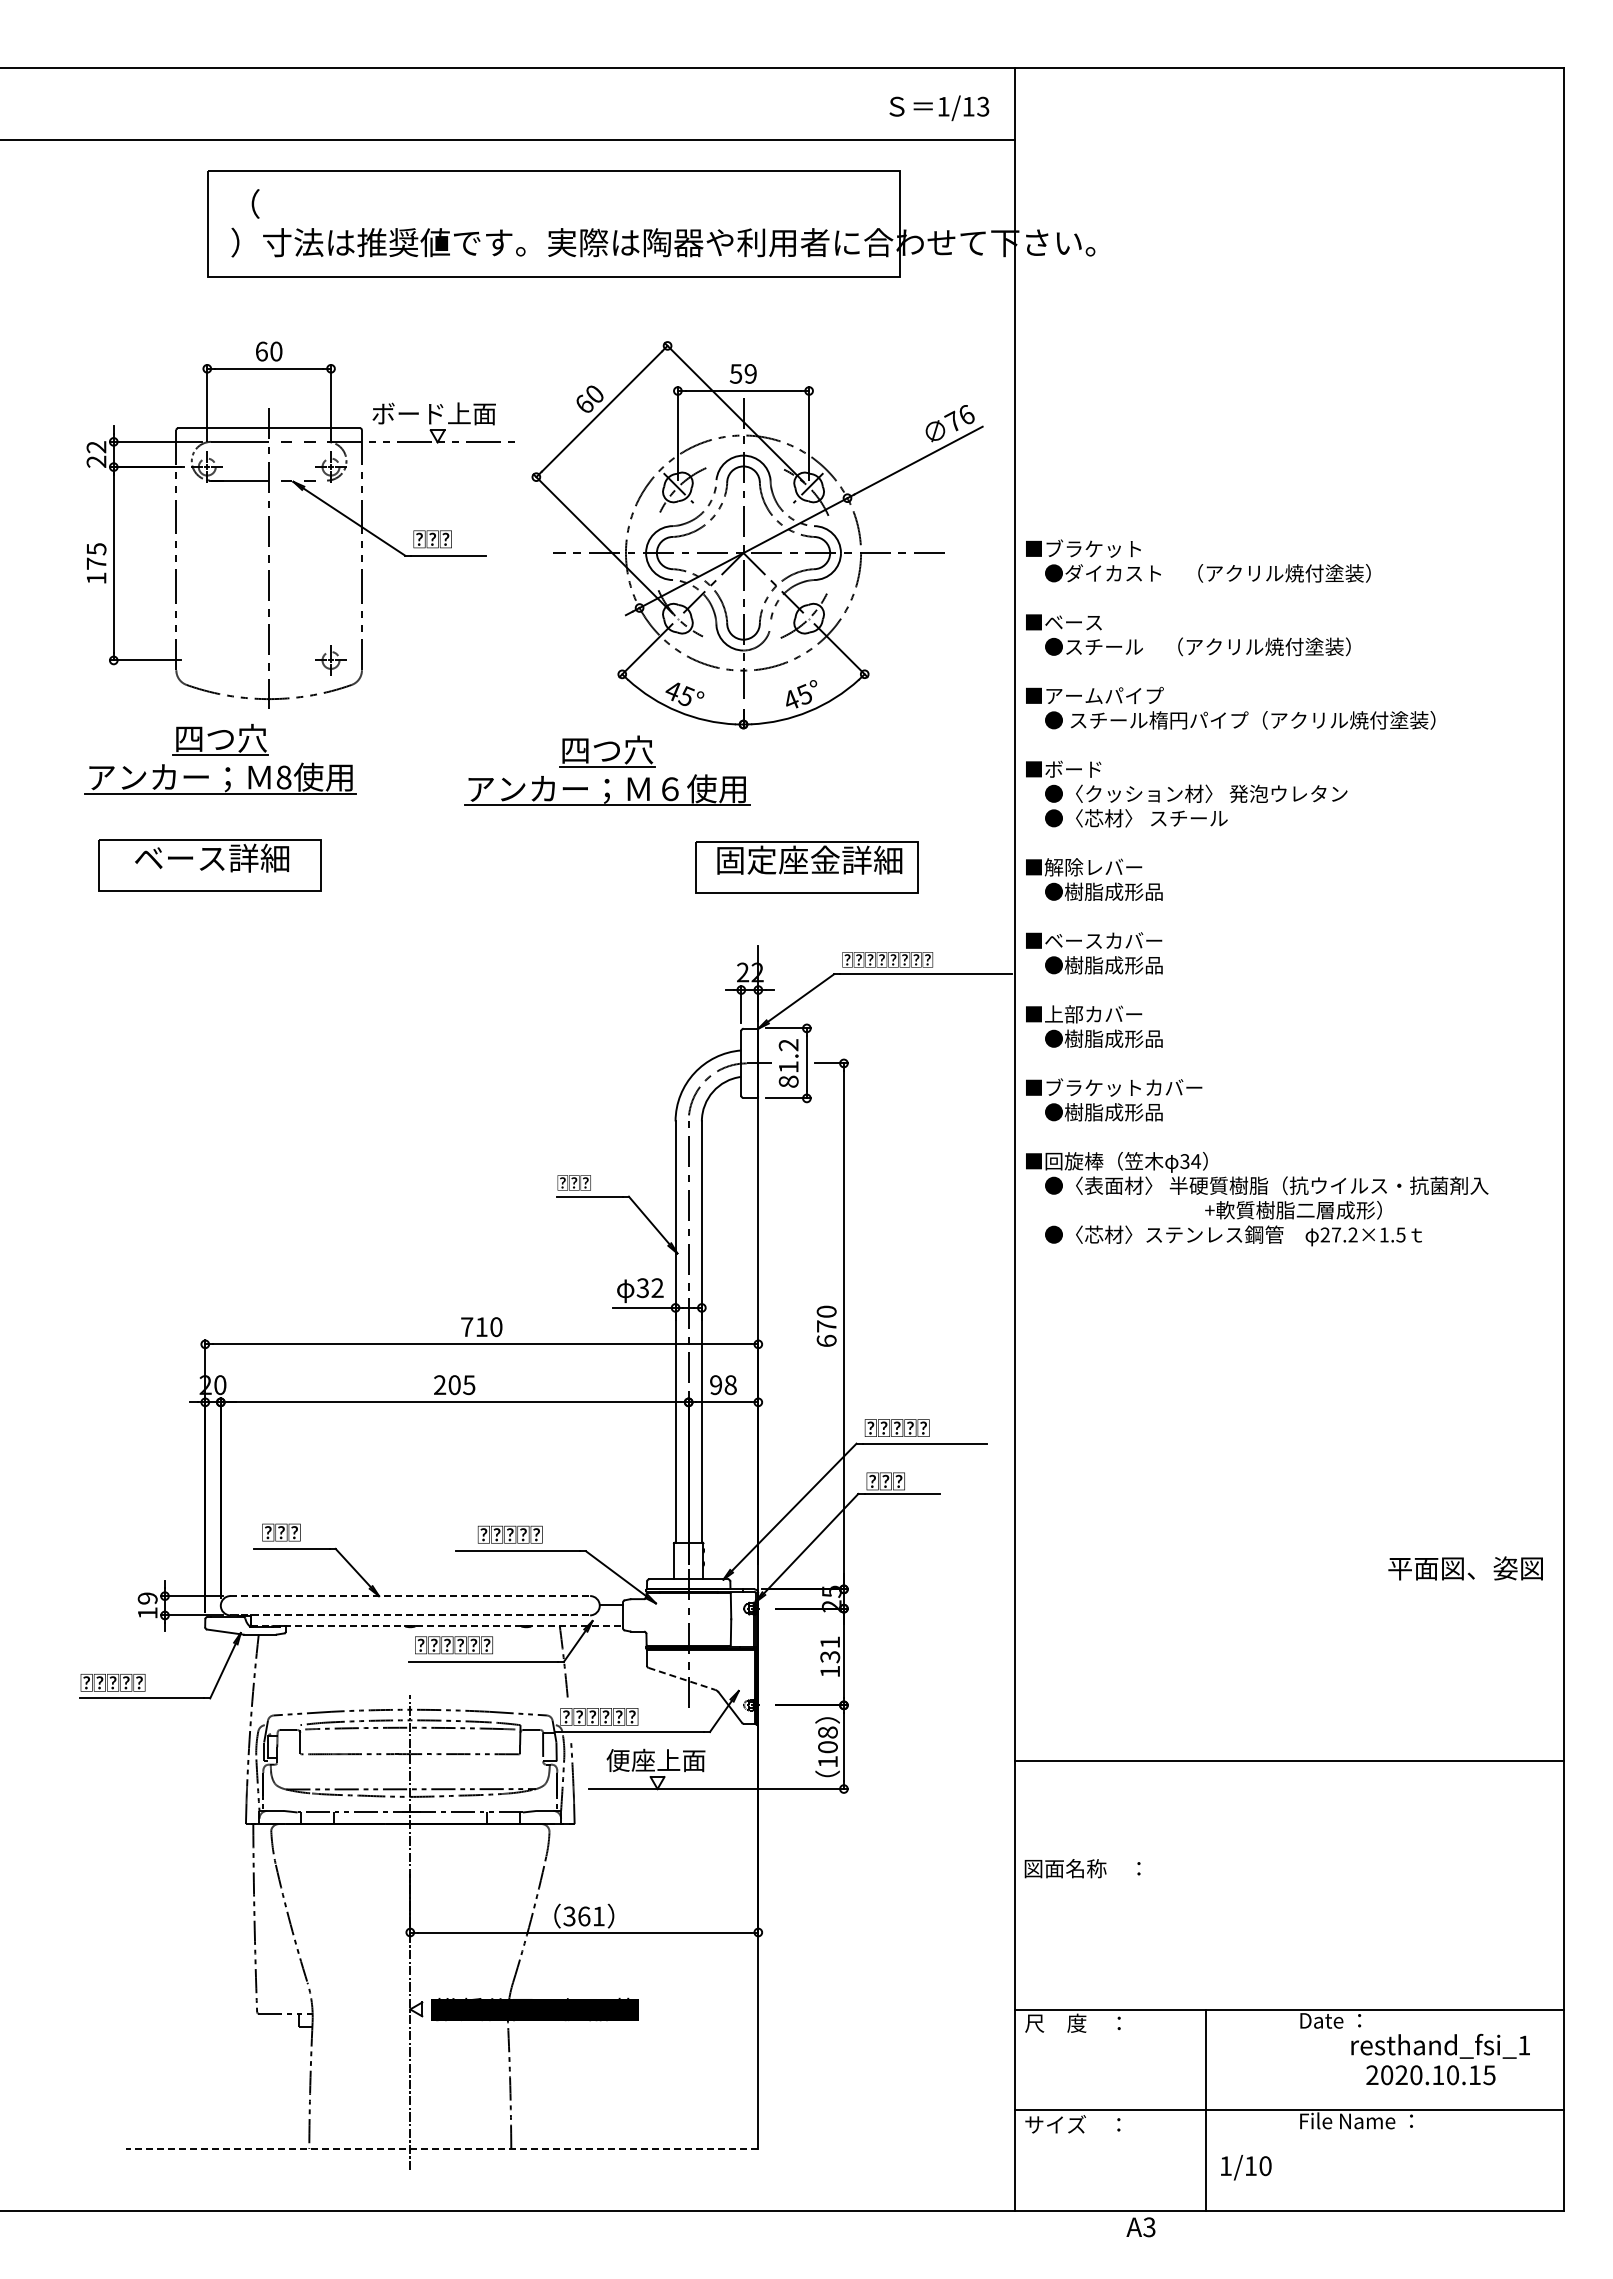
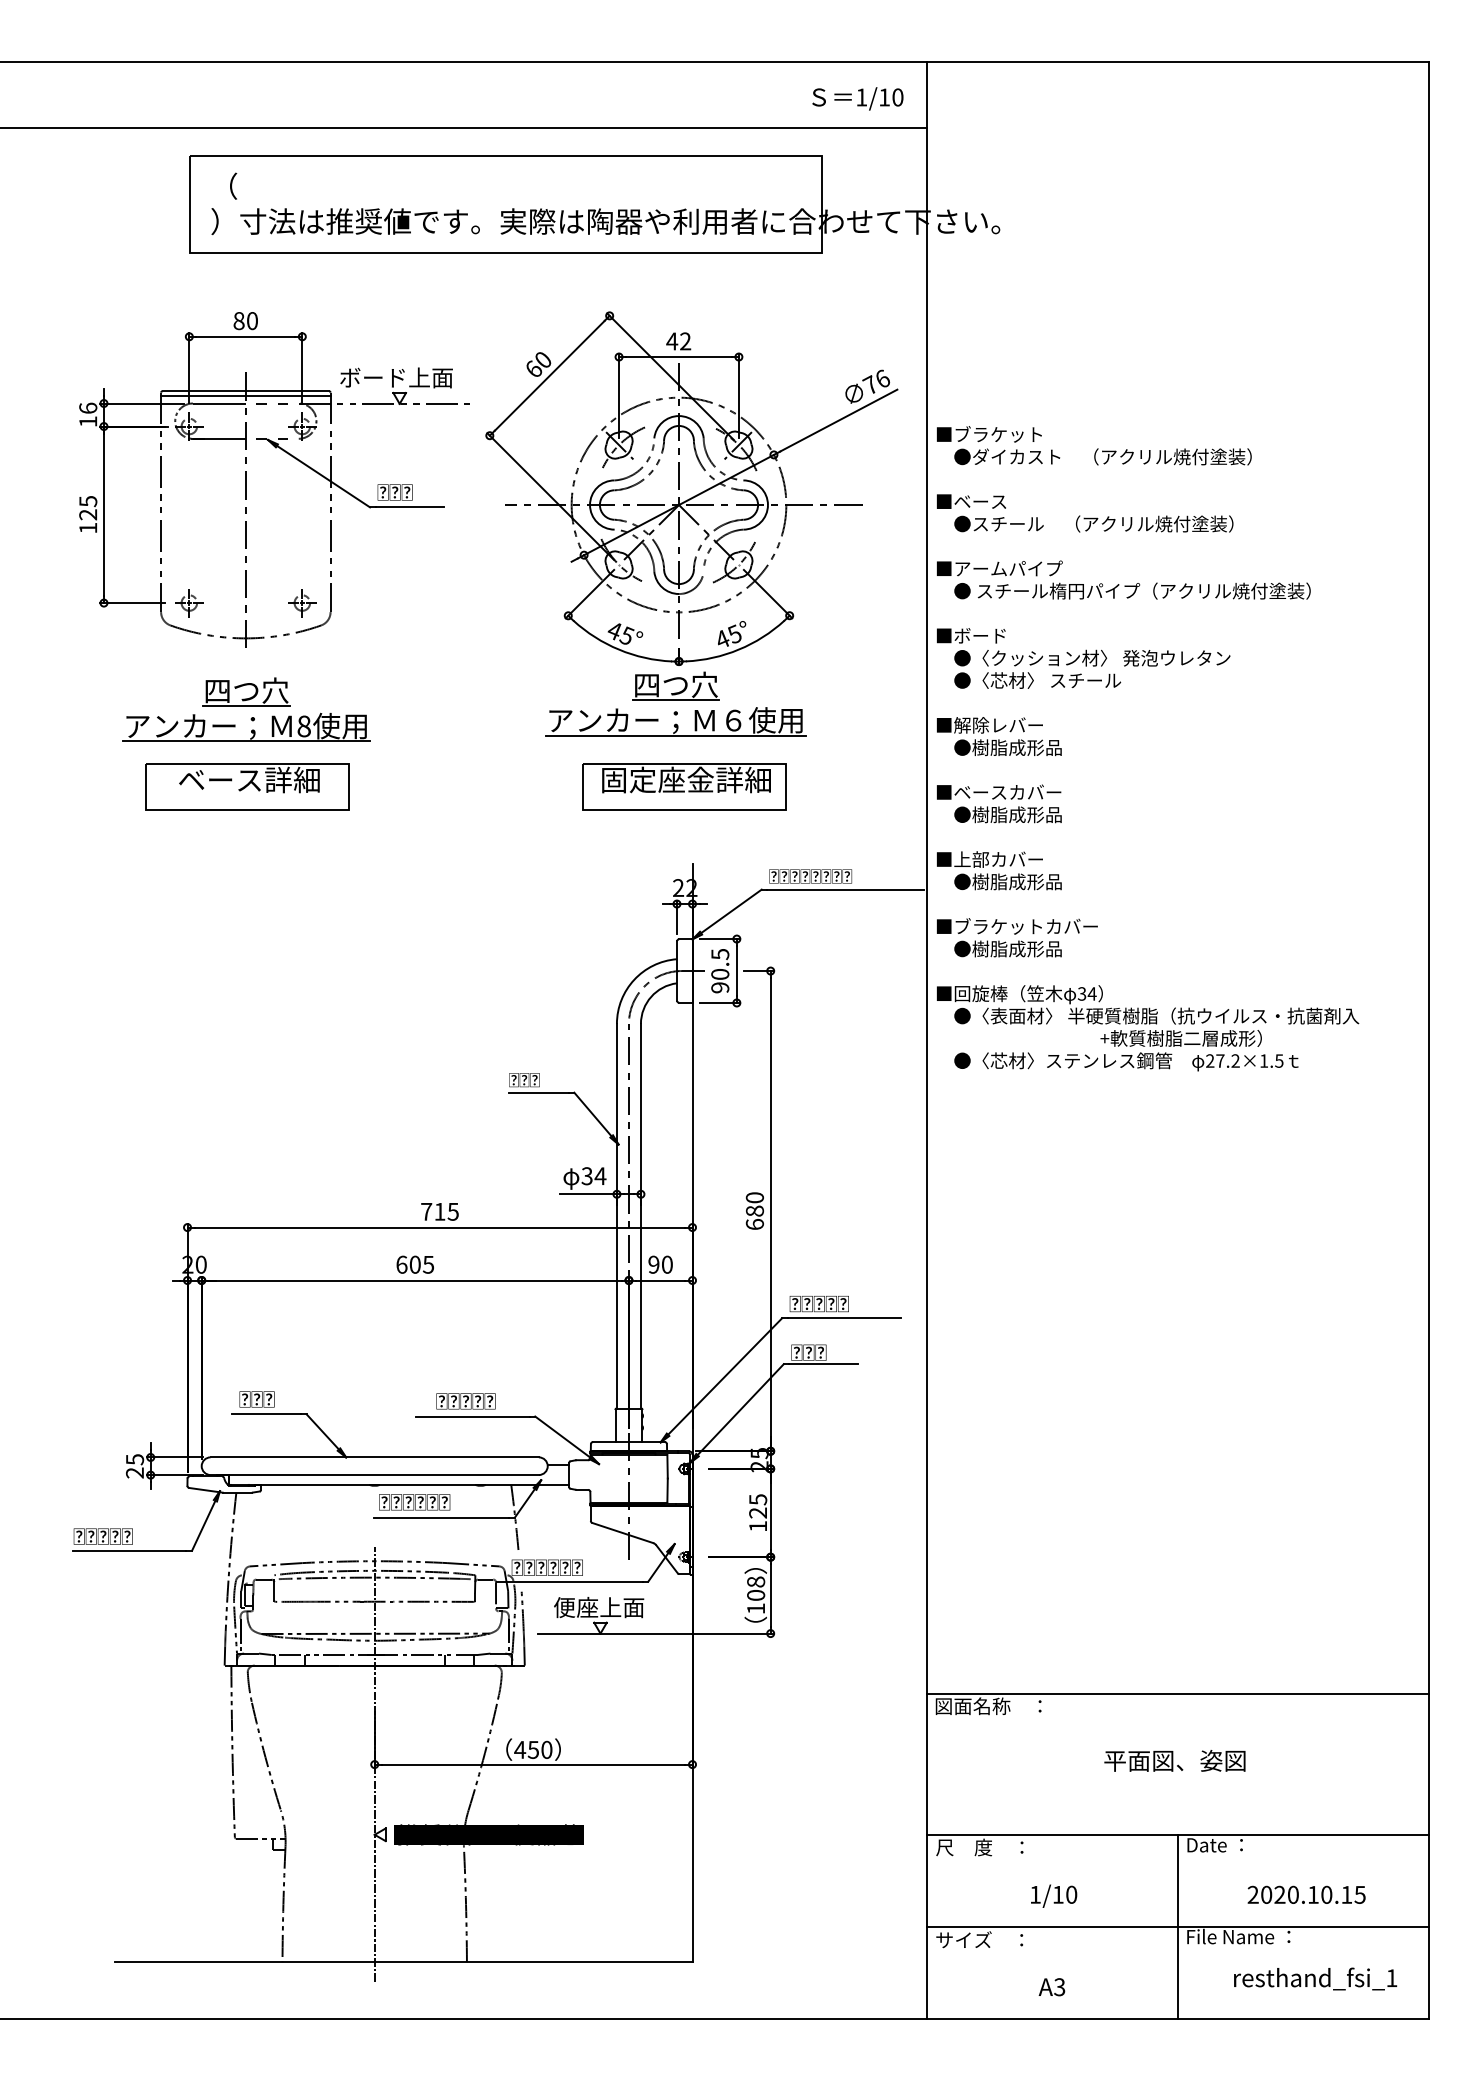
text: (983, 106) -> (898, 97), 1/13 -> 1/10
text: (261, 351) -> (238, 320), 60 -> 80
text: (742, 373) -> (678, 341), 59 -> 42
line: (268, 433) -> (245, 395), added
text: (96, 454) -> (88, 415), 22 -> 16
text: (96, 563) -> (88, 514), 175 -> 125
part: (206, 660) -> (188, 603), added
part: (220, 759) -> (246, 709), moved
part: (607, 770) -> (676, 703), moved
part: (209, 865) -> (247, 786), moved
part: (806, 867) -> (683, 786), moved
text: (1257, 892) -> (1148, 748), moved
text: (788, 1063) -> (720, 971), 81.2 -> 90.5
text: (657, 1287) -> (600, 1175), 32 -> 34
text: (496, 1326) -> (453, 1211), 710 -> 715
text: (826, 1326) -> (754, 1211), 670 -> 680
text: (730, 1384) -> (667, 1264), 98 -> 90
text: (440, 1385) -> (402, 1265), 205 -> 605
text: (1465, 1568) -> (1174, 1760), moved
line: (410, 1596) -> (374, 1457), dashed -> solid
text: (147, 1605) -> (134, 1466), 19 -> 25
line: (410, 1615) -> (374, 1475), dashed -> solid
line: (436, 1626) -> (398, 1485), dashed -> solid
text: (830, 1649) -> (758, 1506), 131 -> 125
line: (682, 1679) -> (623, 1533), dashed -> solid
line: (1289, 1760) -> (1177, 1693), moved
text: (583, 1916) -> (532, 1749), 361 -> 450
text: (1440, 2045) -> (1315, 1978), moved
line: (1205, 2109) -> (1177, 1926), moved
line: (442, 2148) -> (404, 1961), dashed -> solid
text: (1246, 2167) -> (1054, 1896), moved
text: (1140, 2227) -> (1051, 1987), moved

